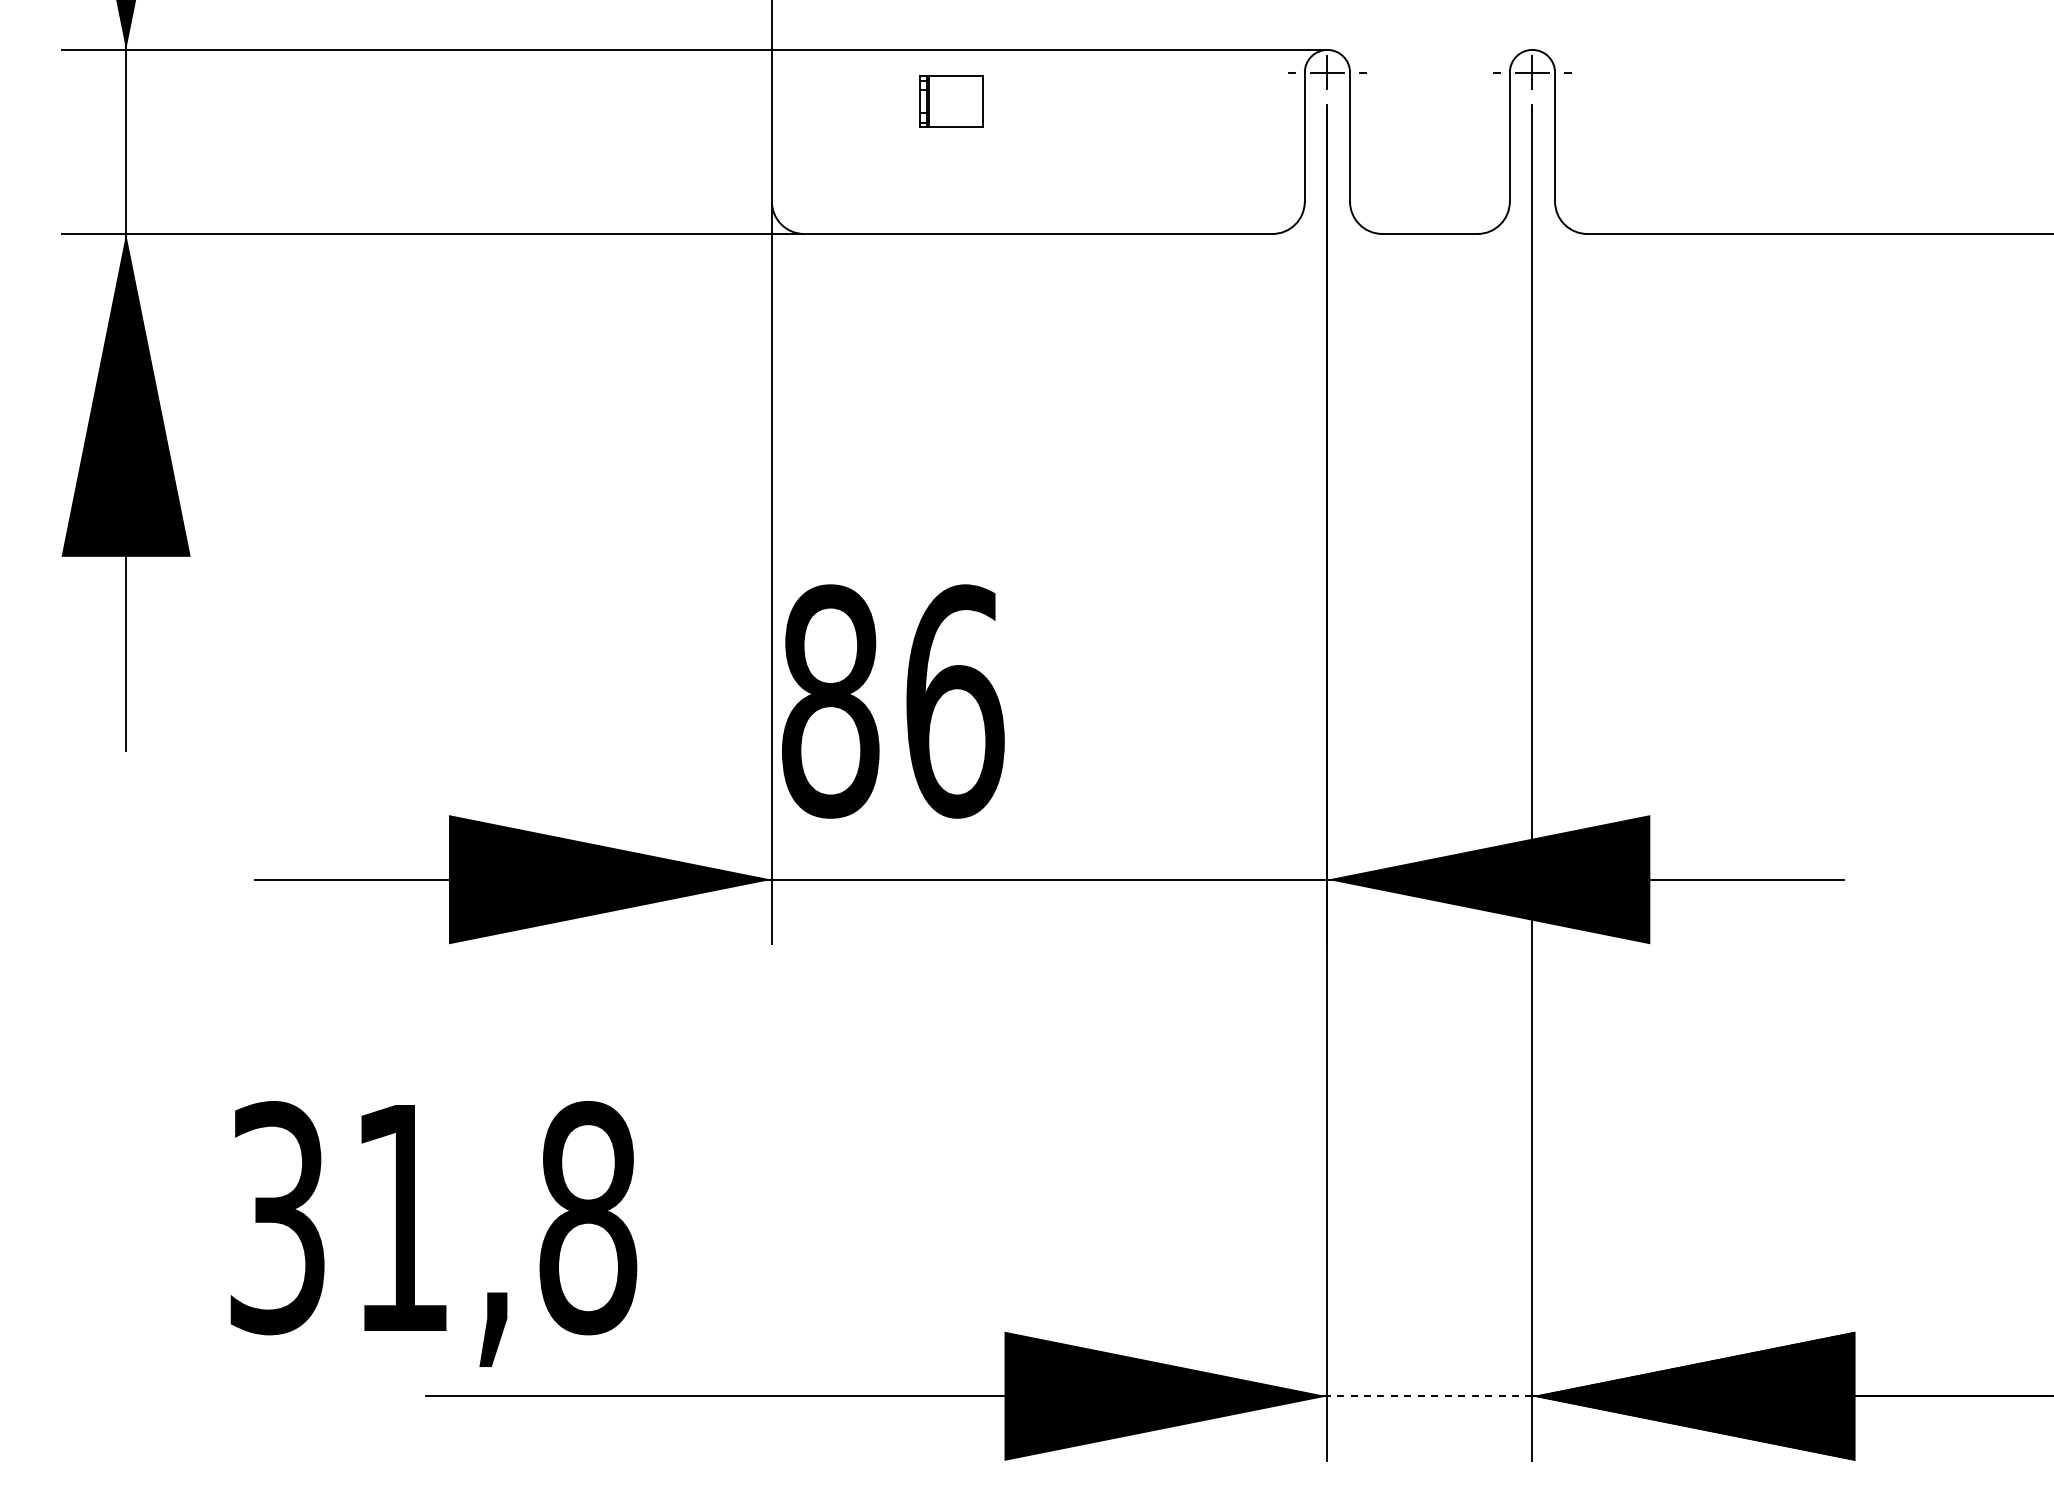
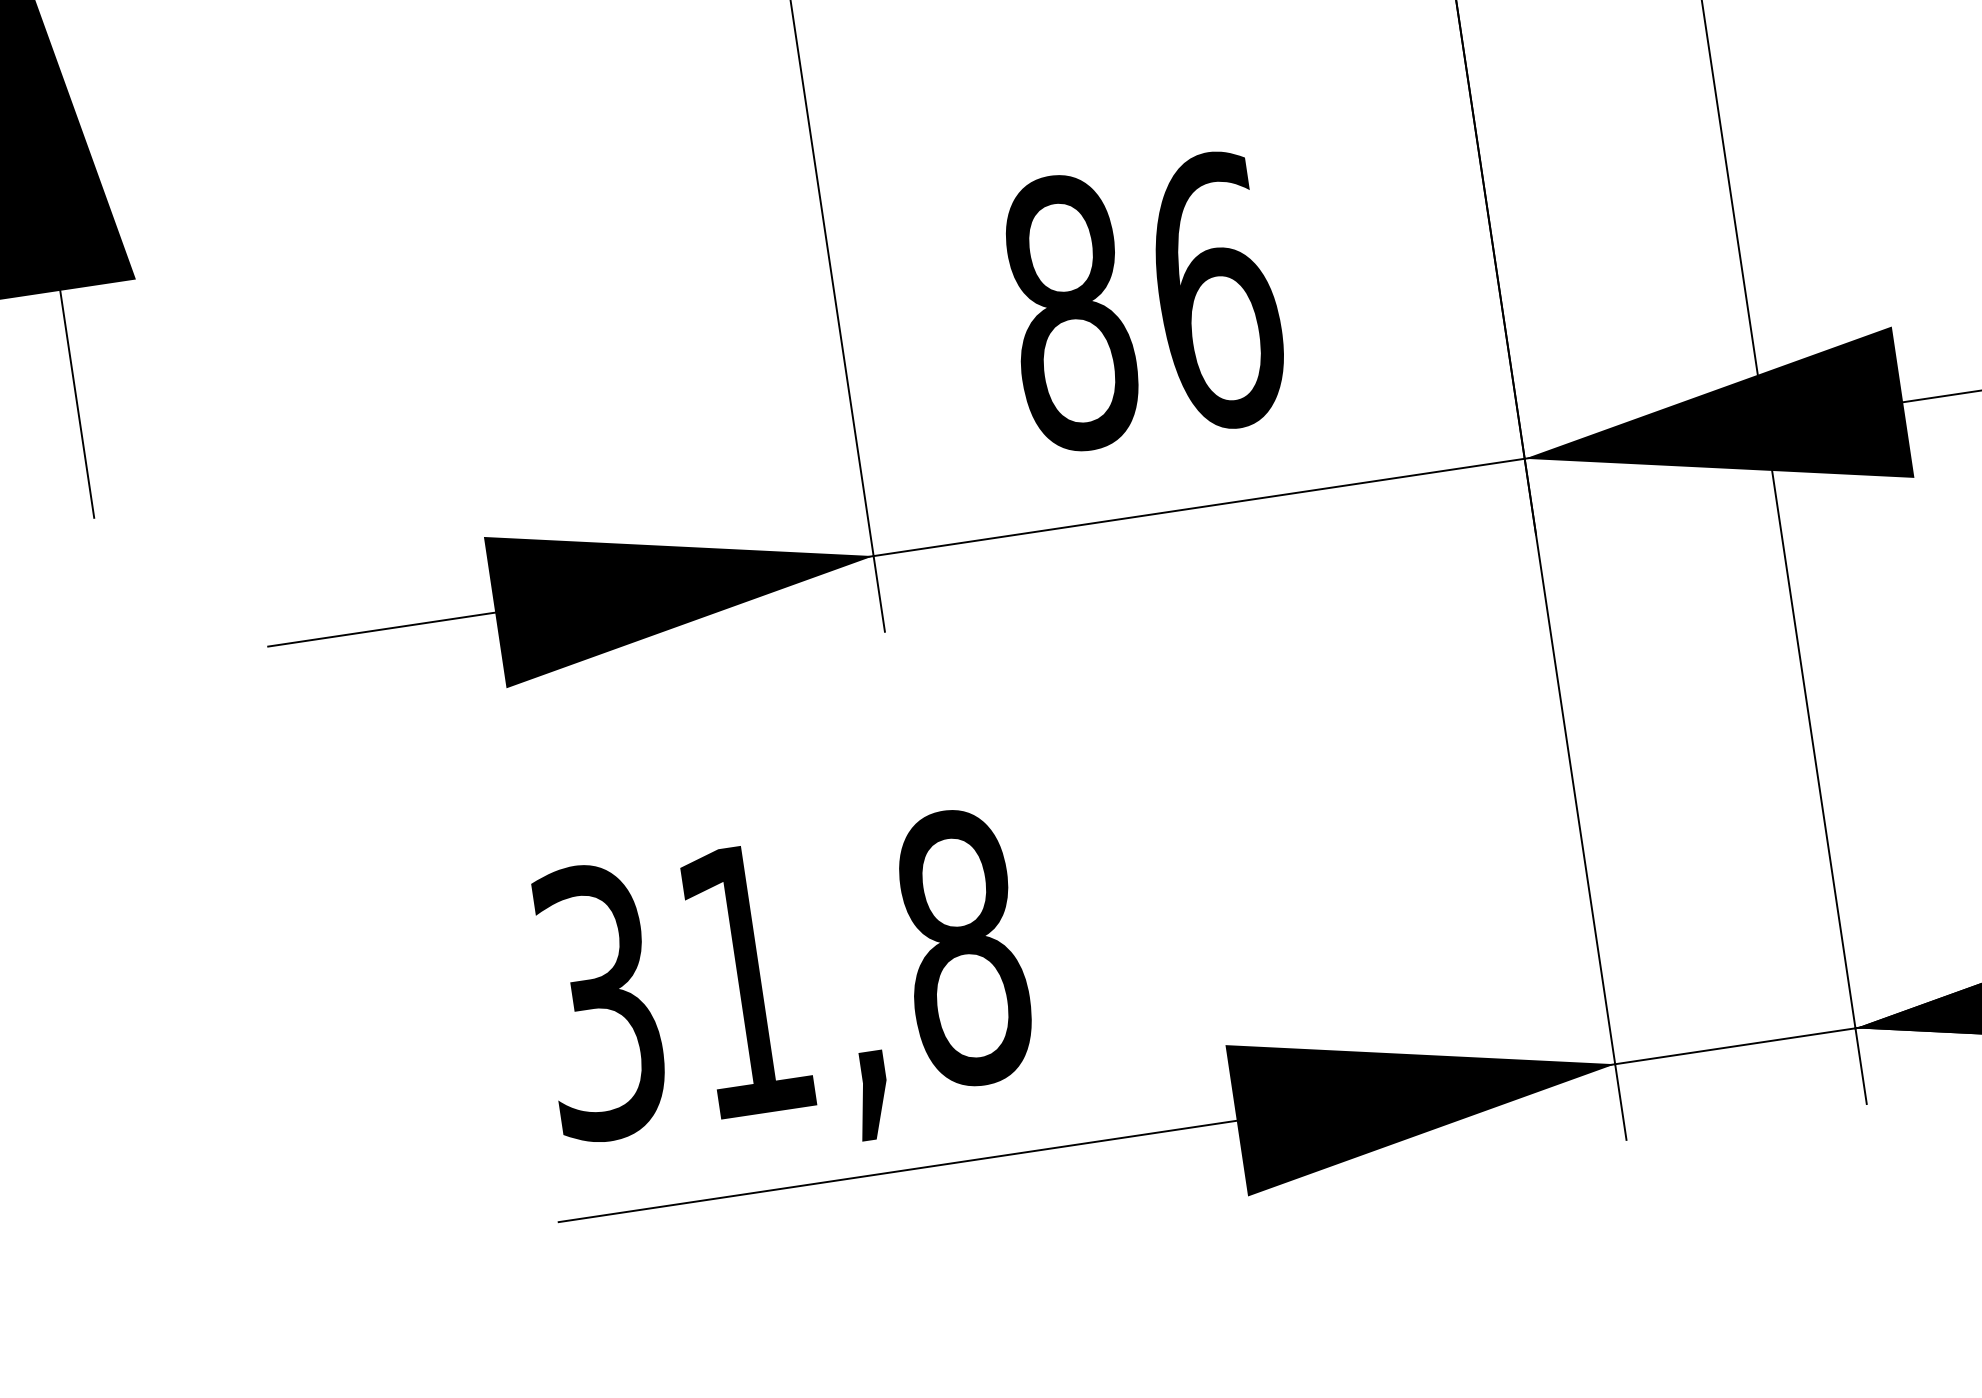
text: (893, 701) -> (1144, 302), moved
text: (433, 1233) -> (785, 993), moved
line: (1429, 1396) -> (1734, 1046), dashed -> solid

